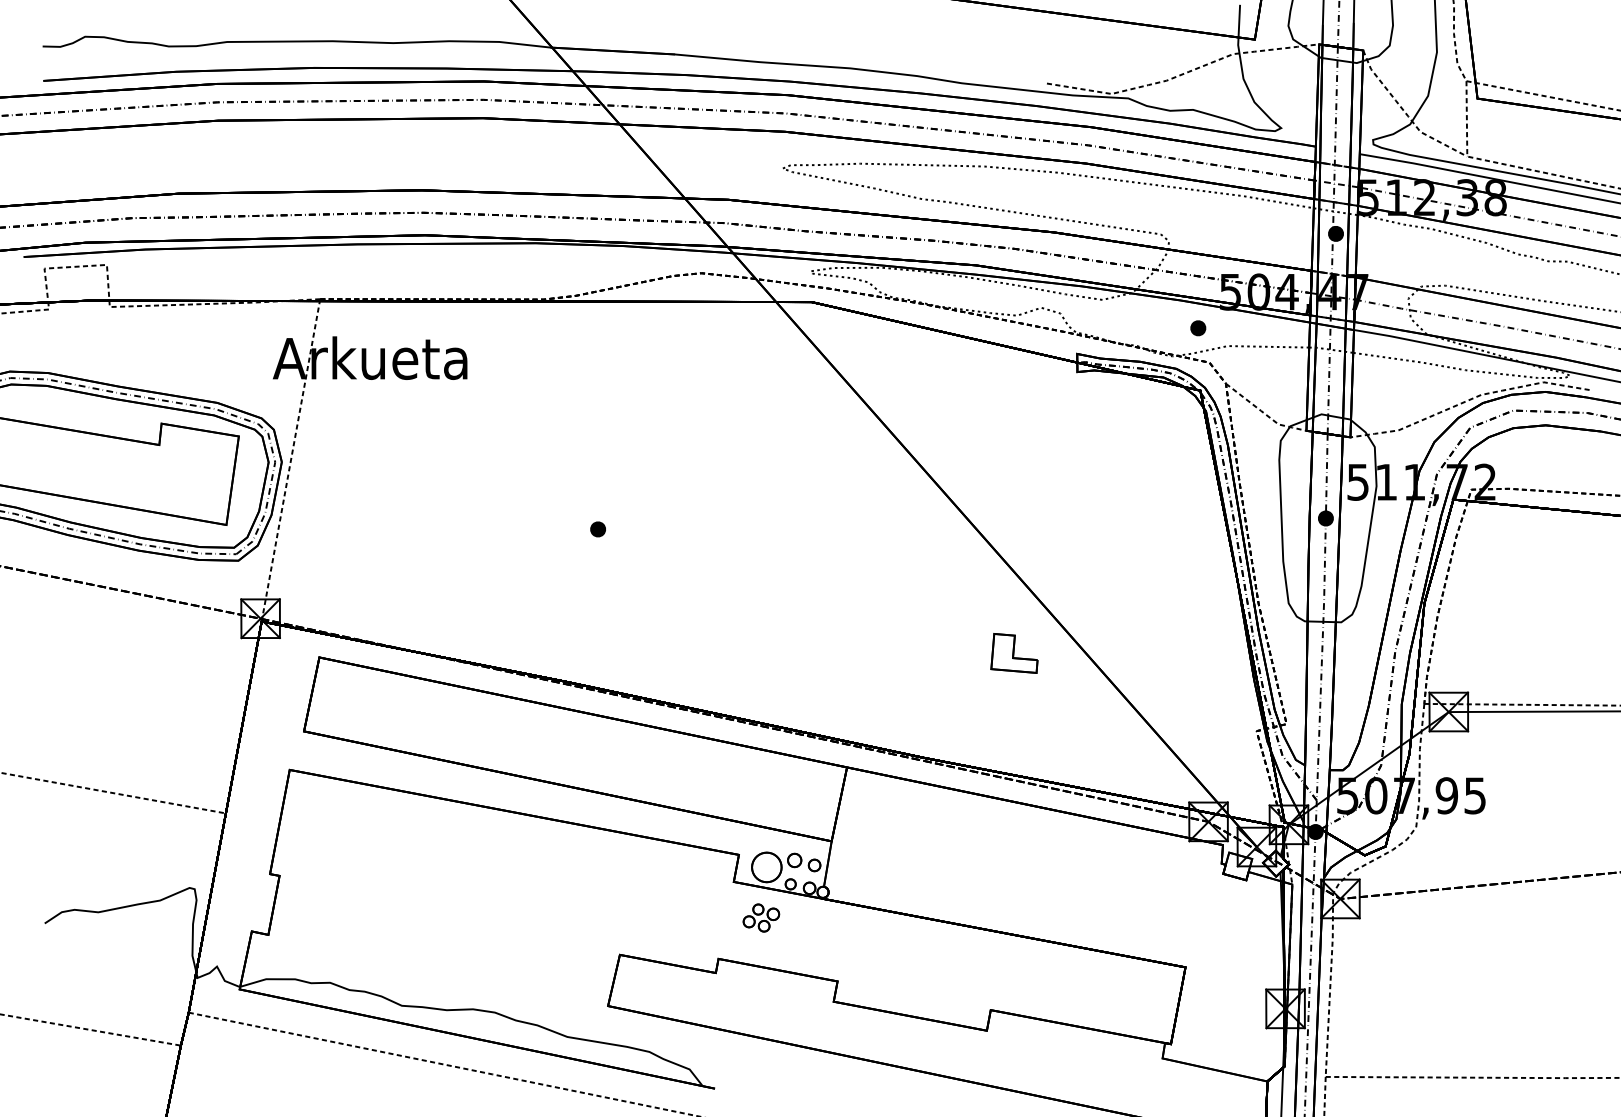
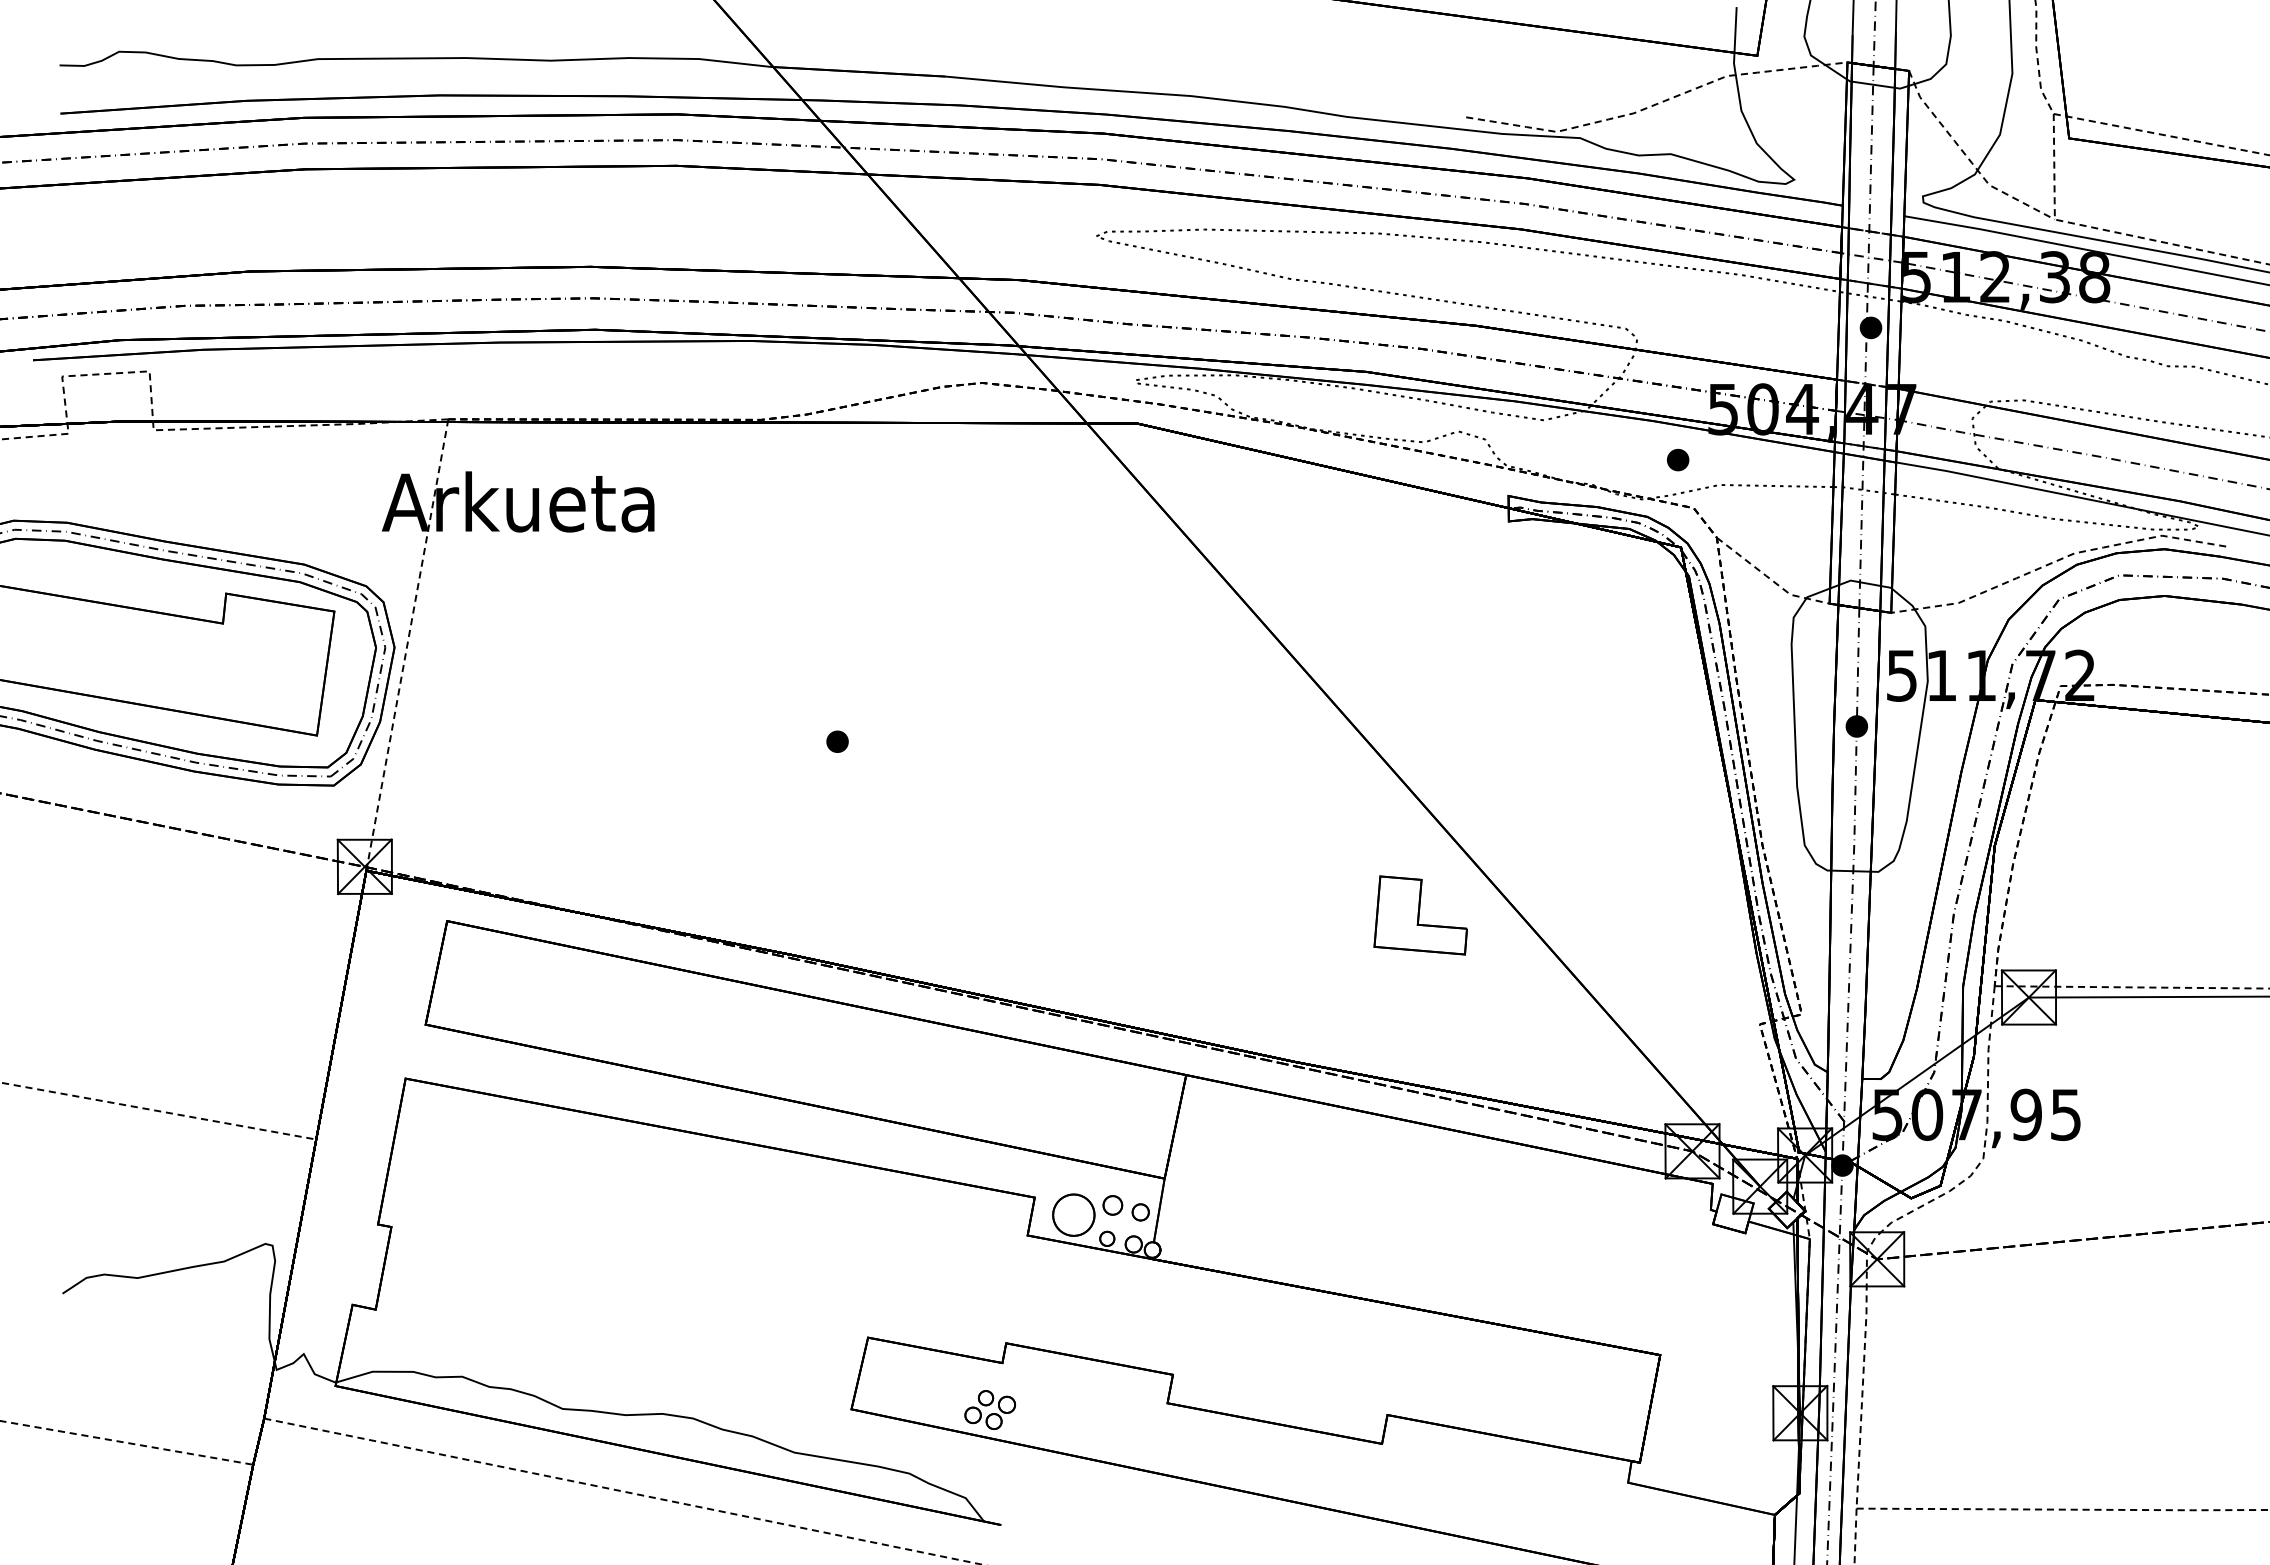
part: (1014, 653) -> (1420, 915), size x1.43
part: (760, 918) -> (989, 1410), moved

